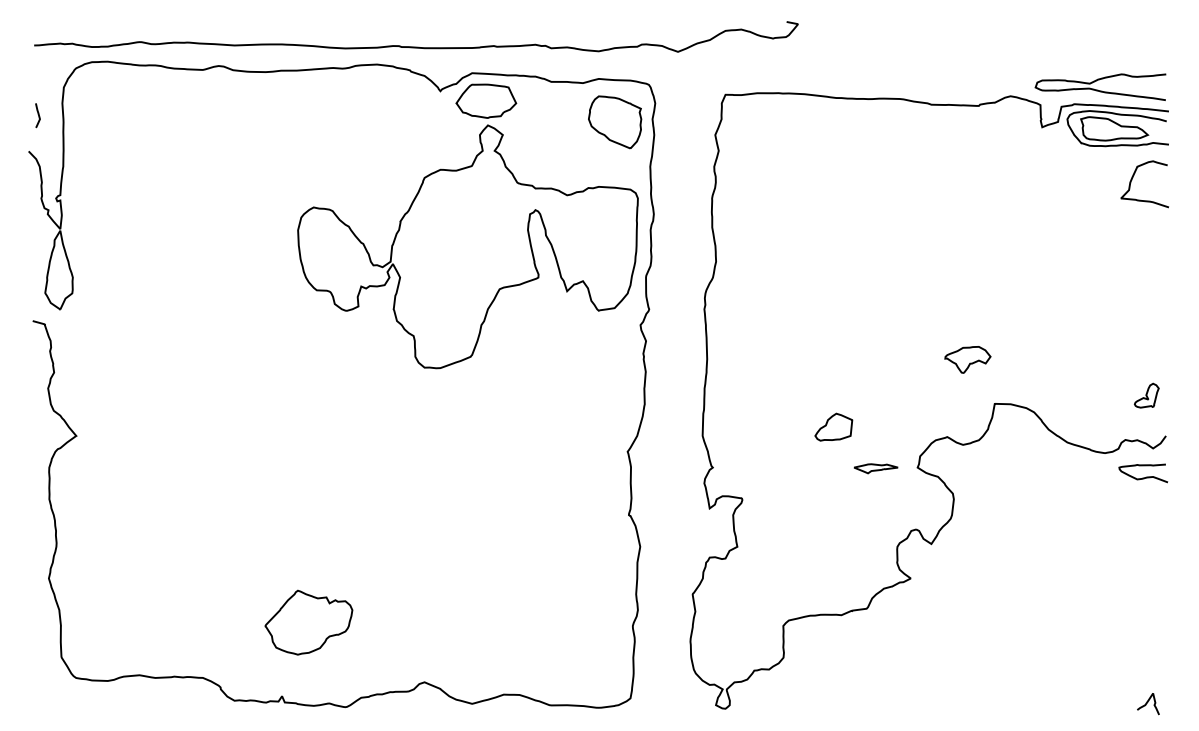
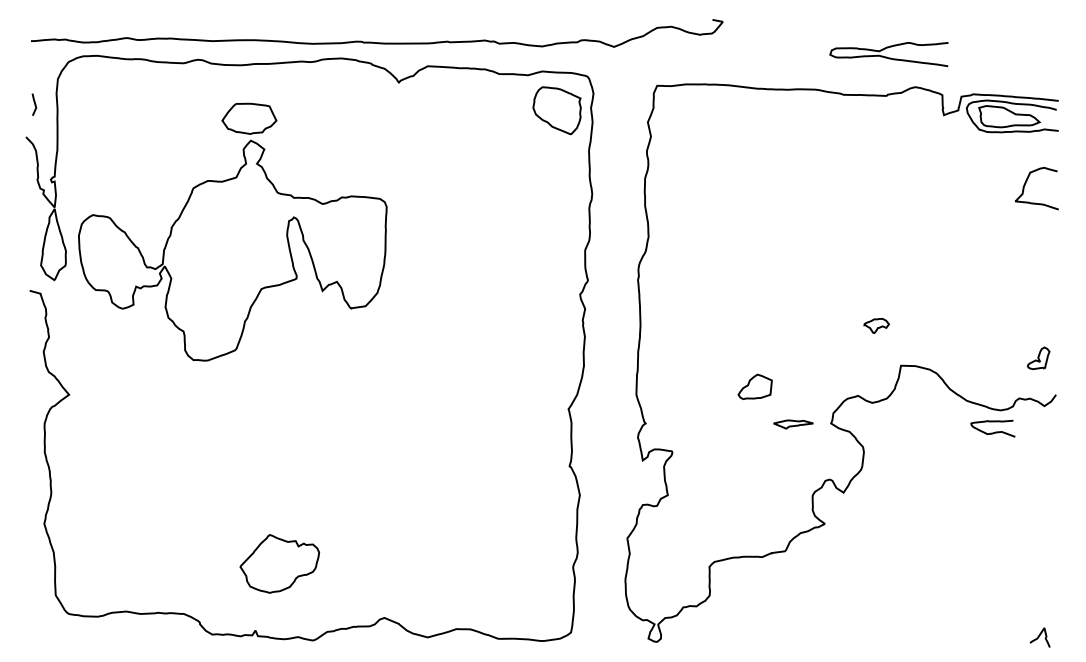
curve: (1098, 89) -> (887, 56), moved
curve: (1132, 180) -> (1025, 185), moved
part: (467, 226) -> (232, 232), moved
part: (967, 359) -> (876, 325), size x0.6
curve: (1143, 477) -> (993, 432), moved

